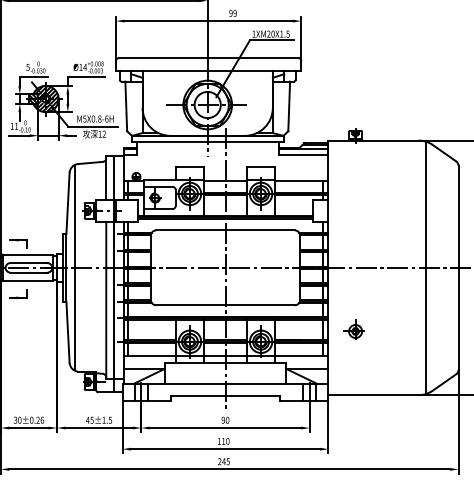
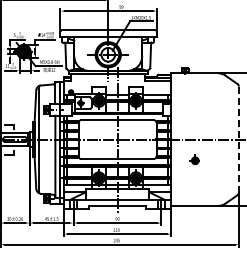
line: (425, 267) -> (221, 139), removed
line: (457, 269) -> (238, 140), solid -> dashed
part: (354, 329) -> (194, 159), moved

